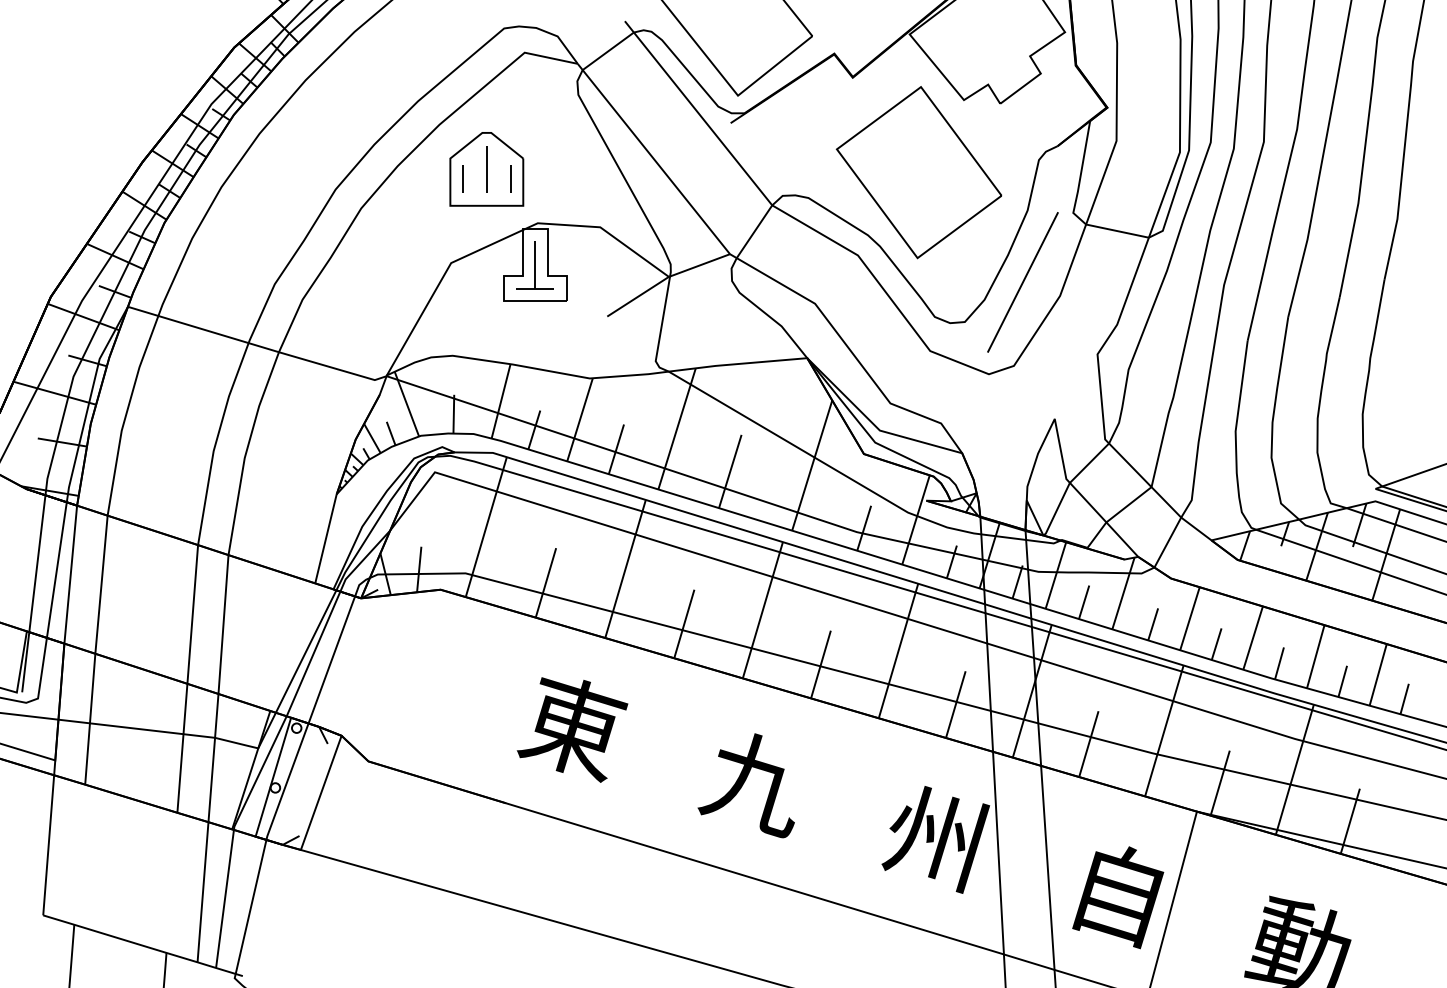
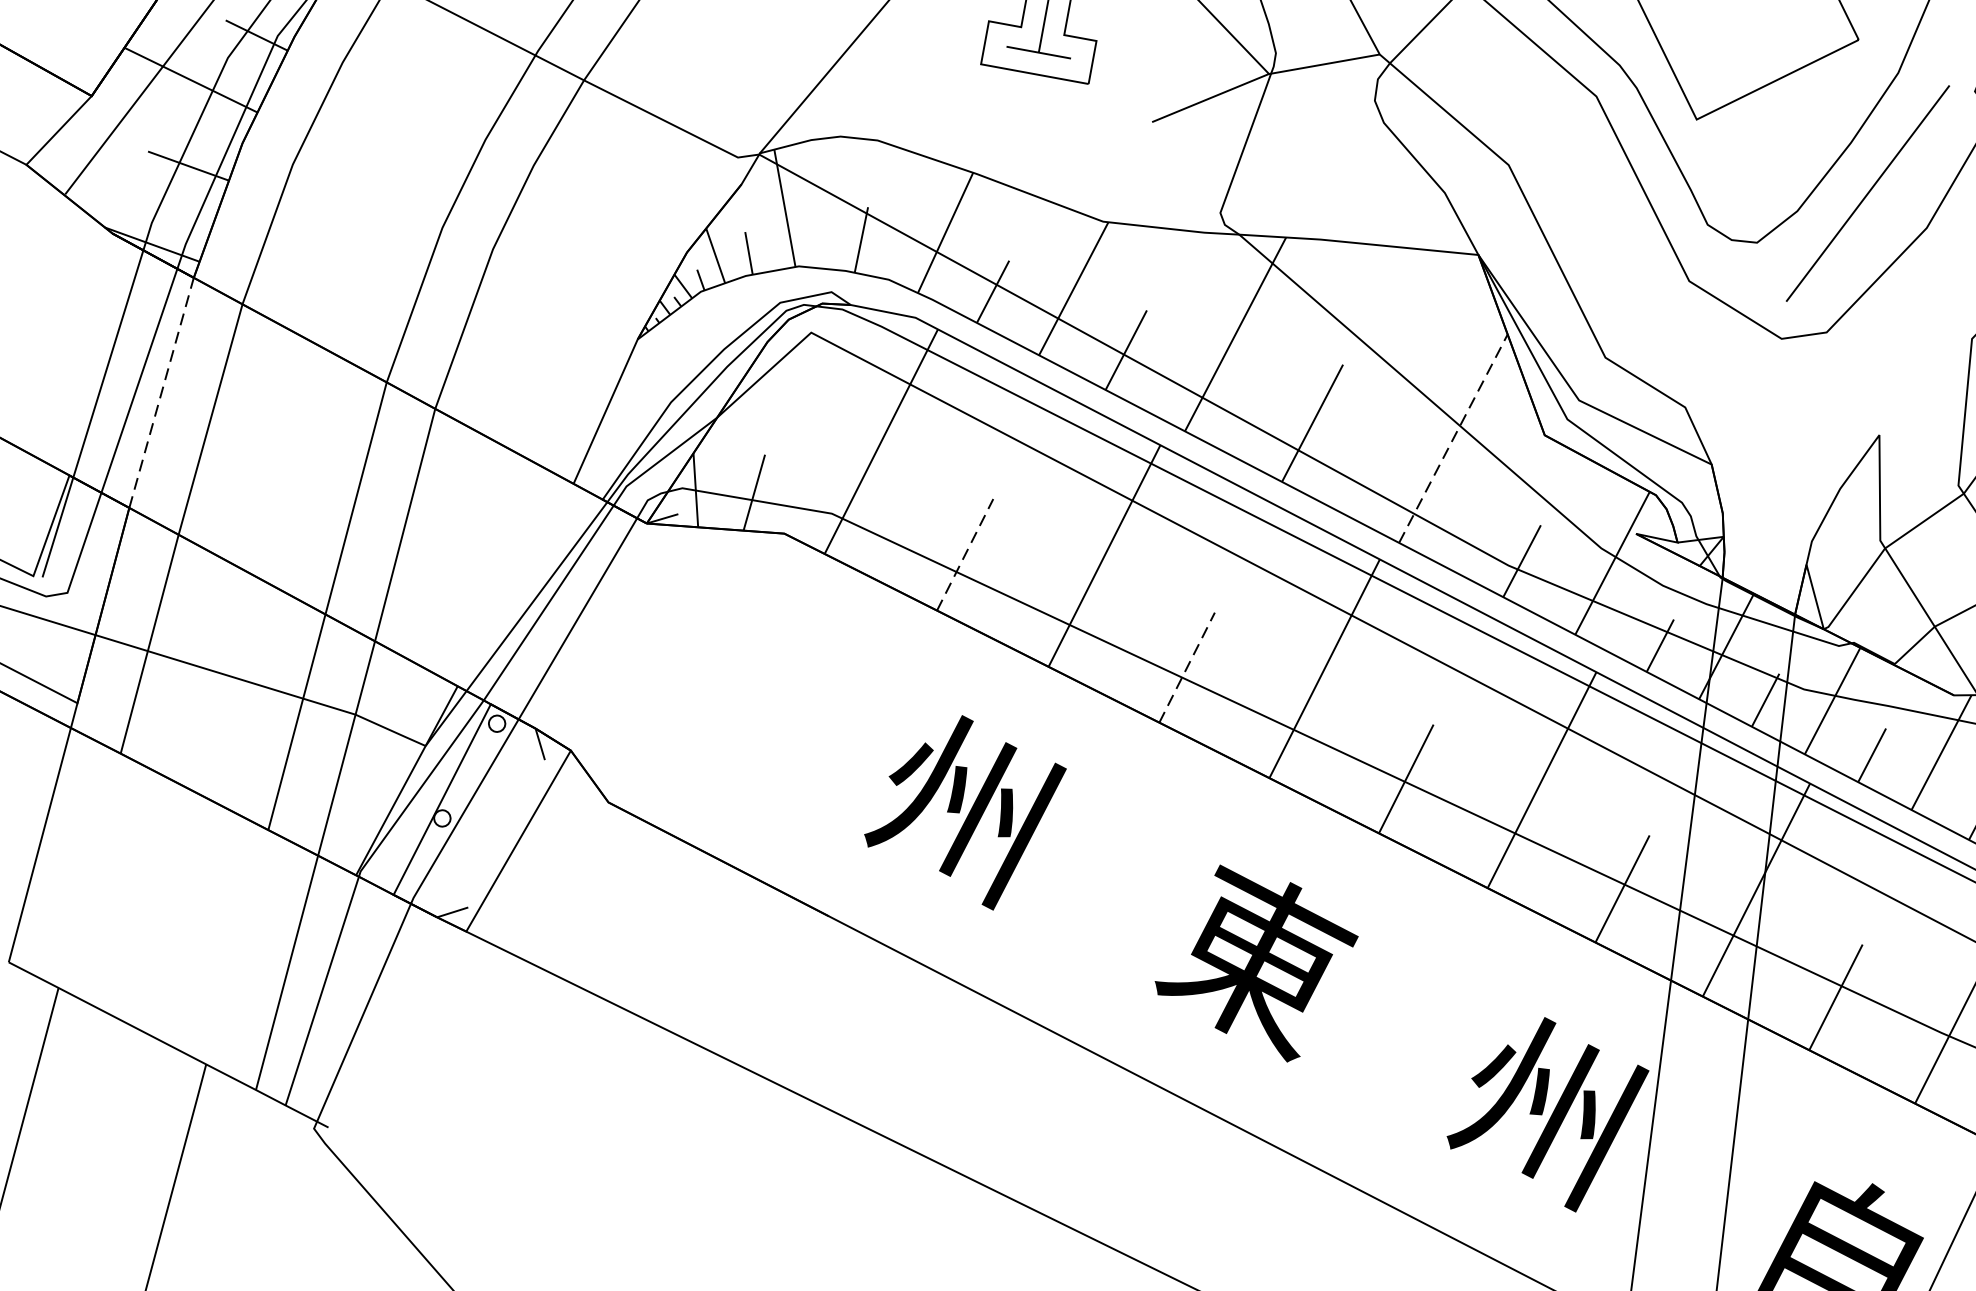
line: (812, 465) -> (1453, 438), solid -> dashed
line: (70, 574) -> (161, 392), solid -> dashed
line: (546, 582) -> (966, 554), solid -> dashed
line: (684, 624) -> (1187, 668), solid -> dashed
text: (572, 728) -> (964, 810), 東 -> 州
text: (753, 785) -> (1254, 963), 九 -> 東

